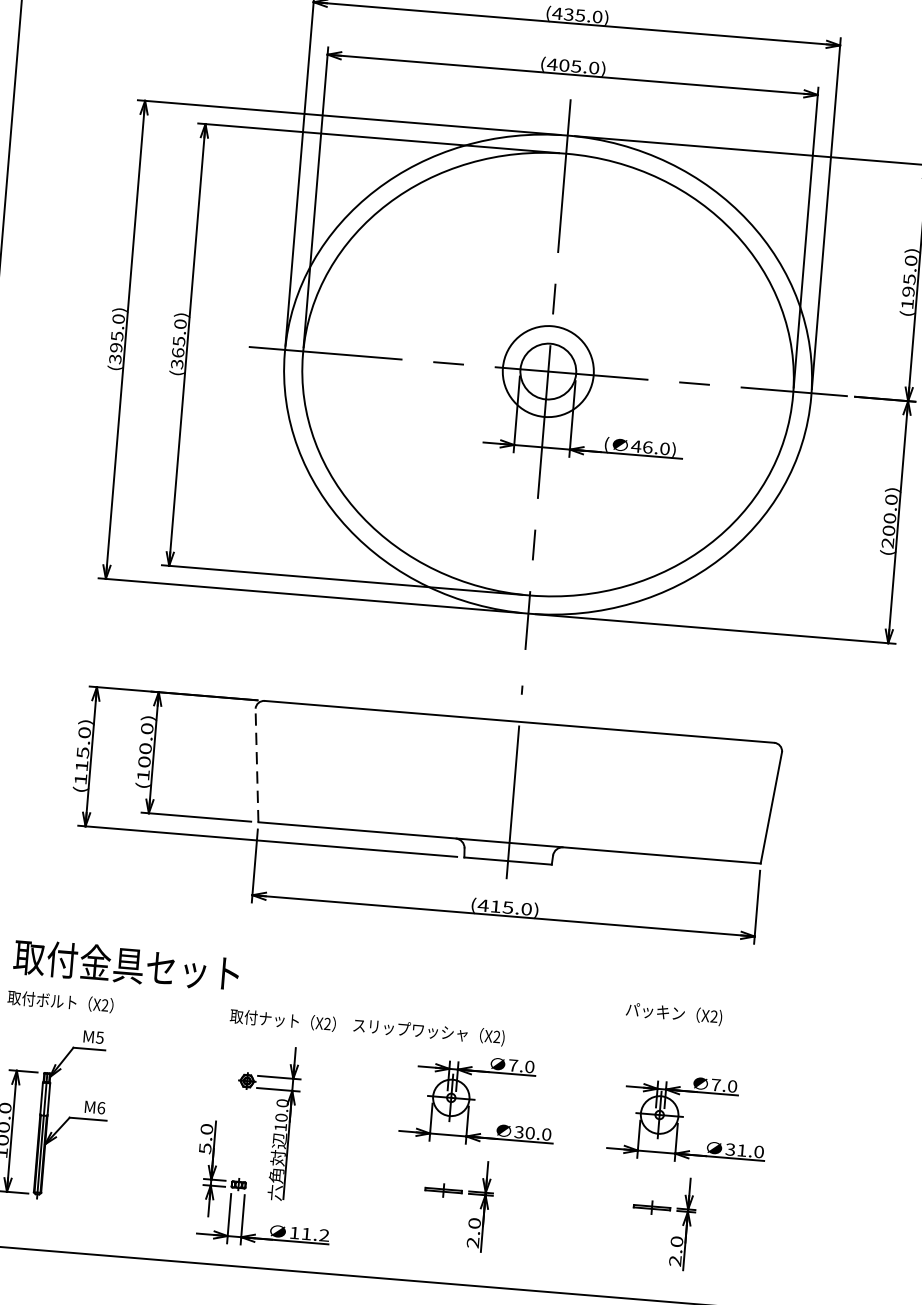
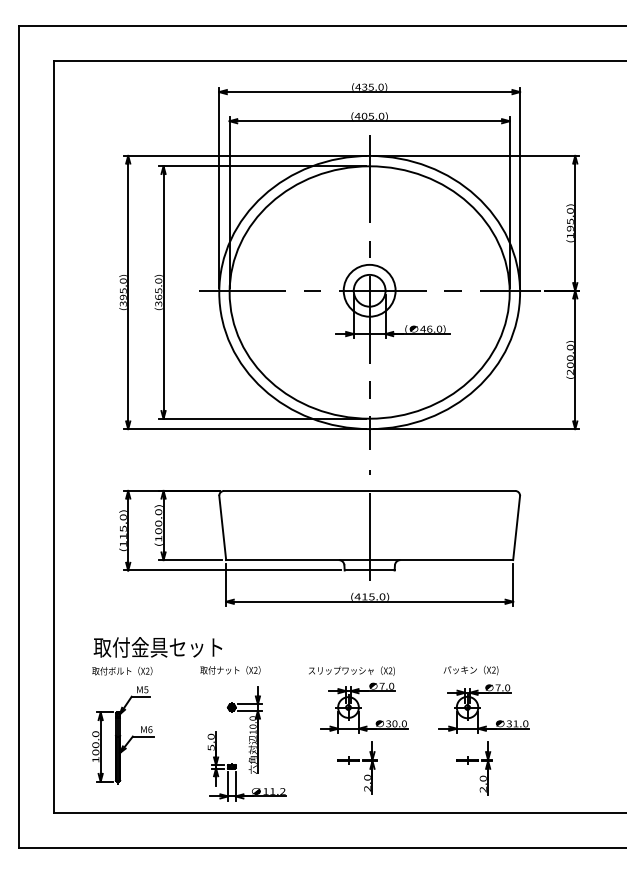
line: (256, 764) -> (222, 527), dashed -> solid
text: (673, 1013) -> (470, 670), moved
text: (283, 1020) -> (230, 670), moved
text: (428, 1030) -> (351, 670), moved

